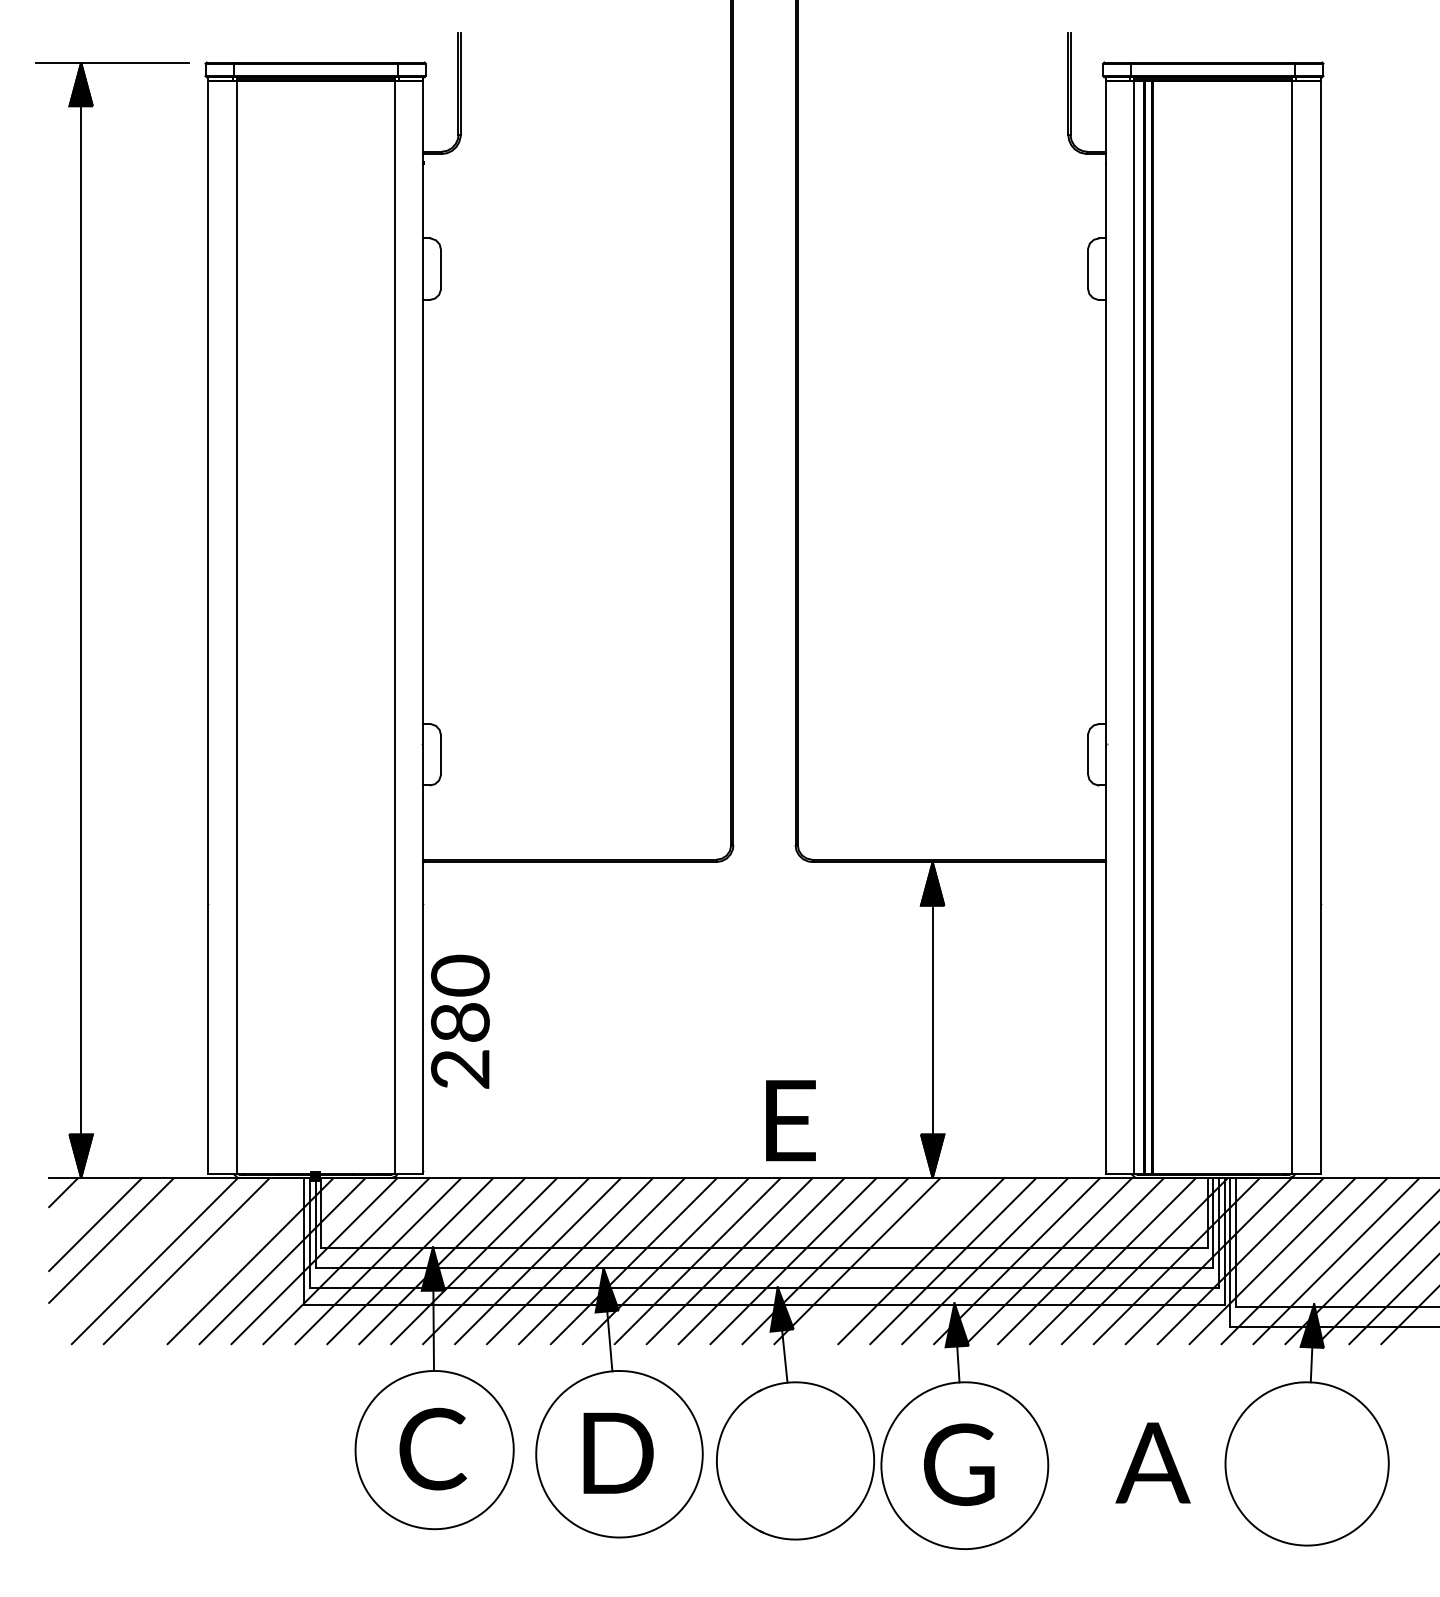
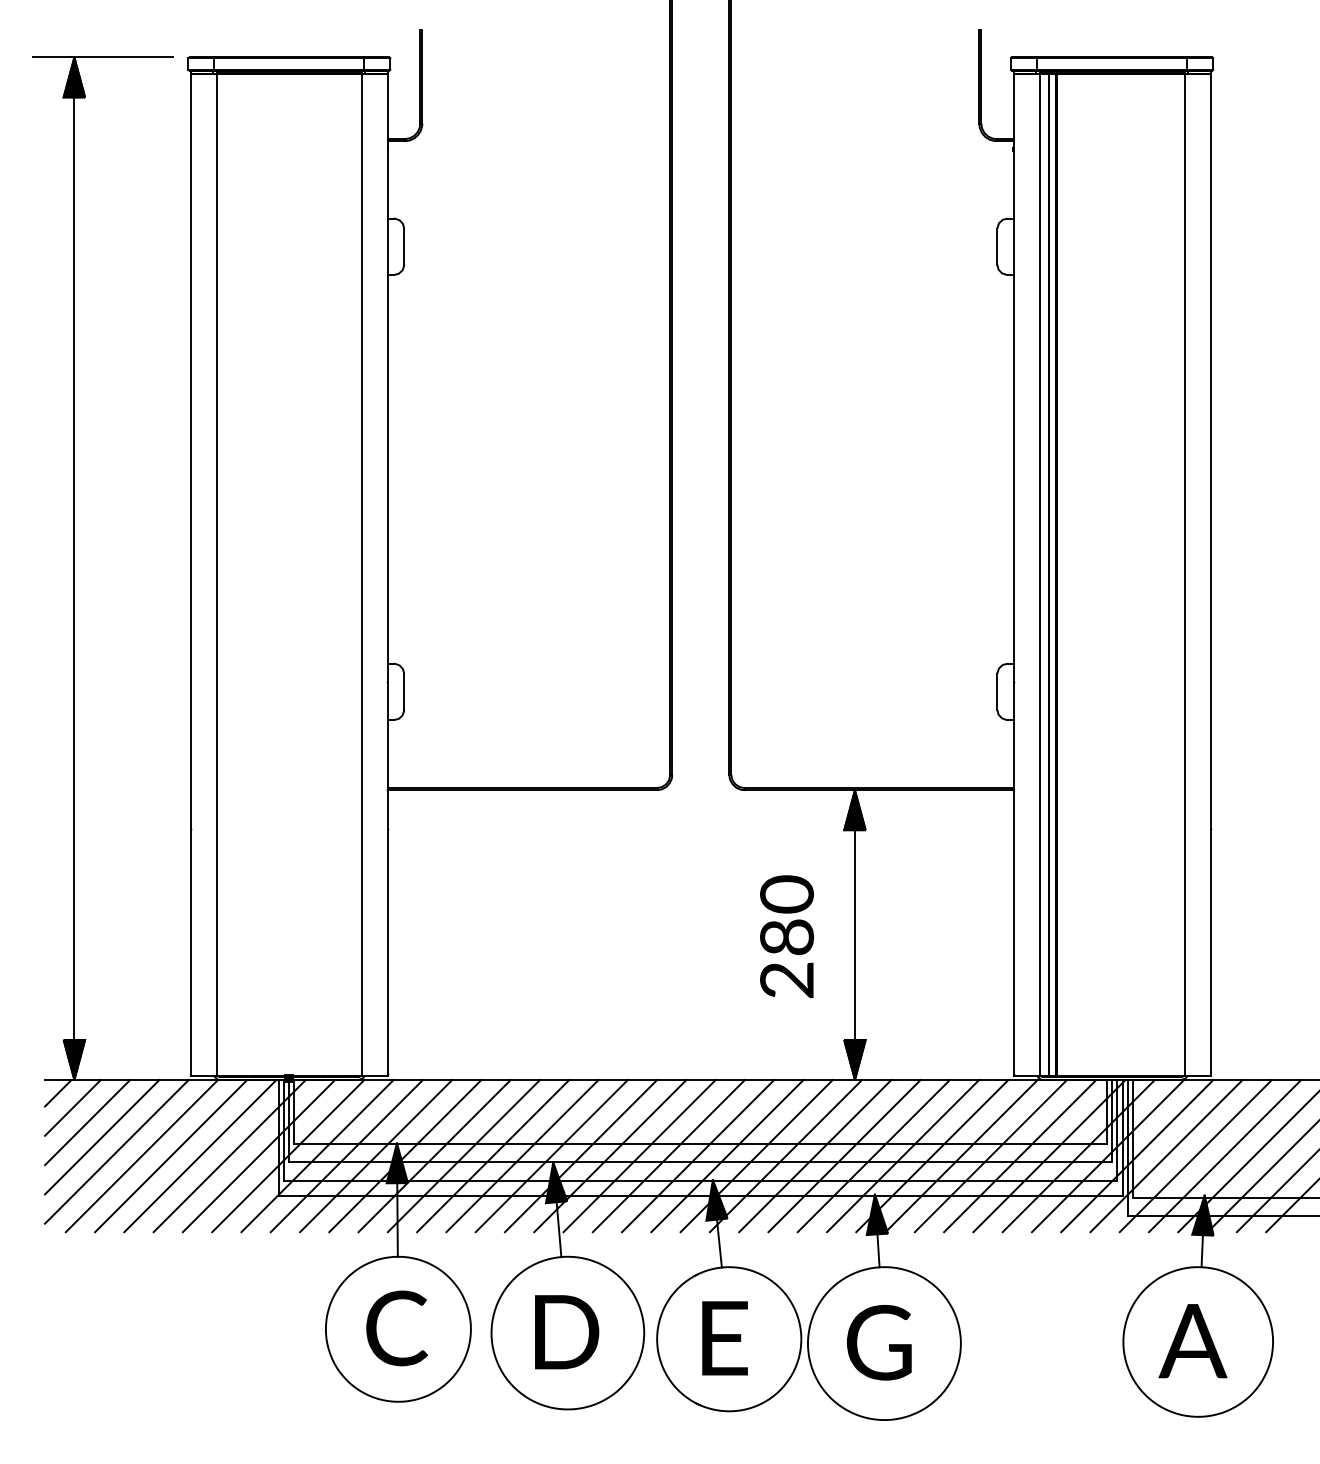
text: (459, 1021) -> (786, 936), moved
text: (790, 1120) -> (724, 1338), moved
line: (79, 1208) -> (72, 1107), added
line: (127, 1256) -> (116, 1151), added
line: (218, 1261) -> (200, 1156), added
line: (889, 1261) -> (815, 1156), added
text: (1152, 1463) -> (1192, 1341), moved

